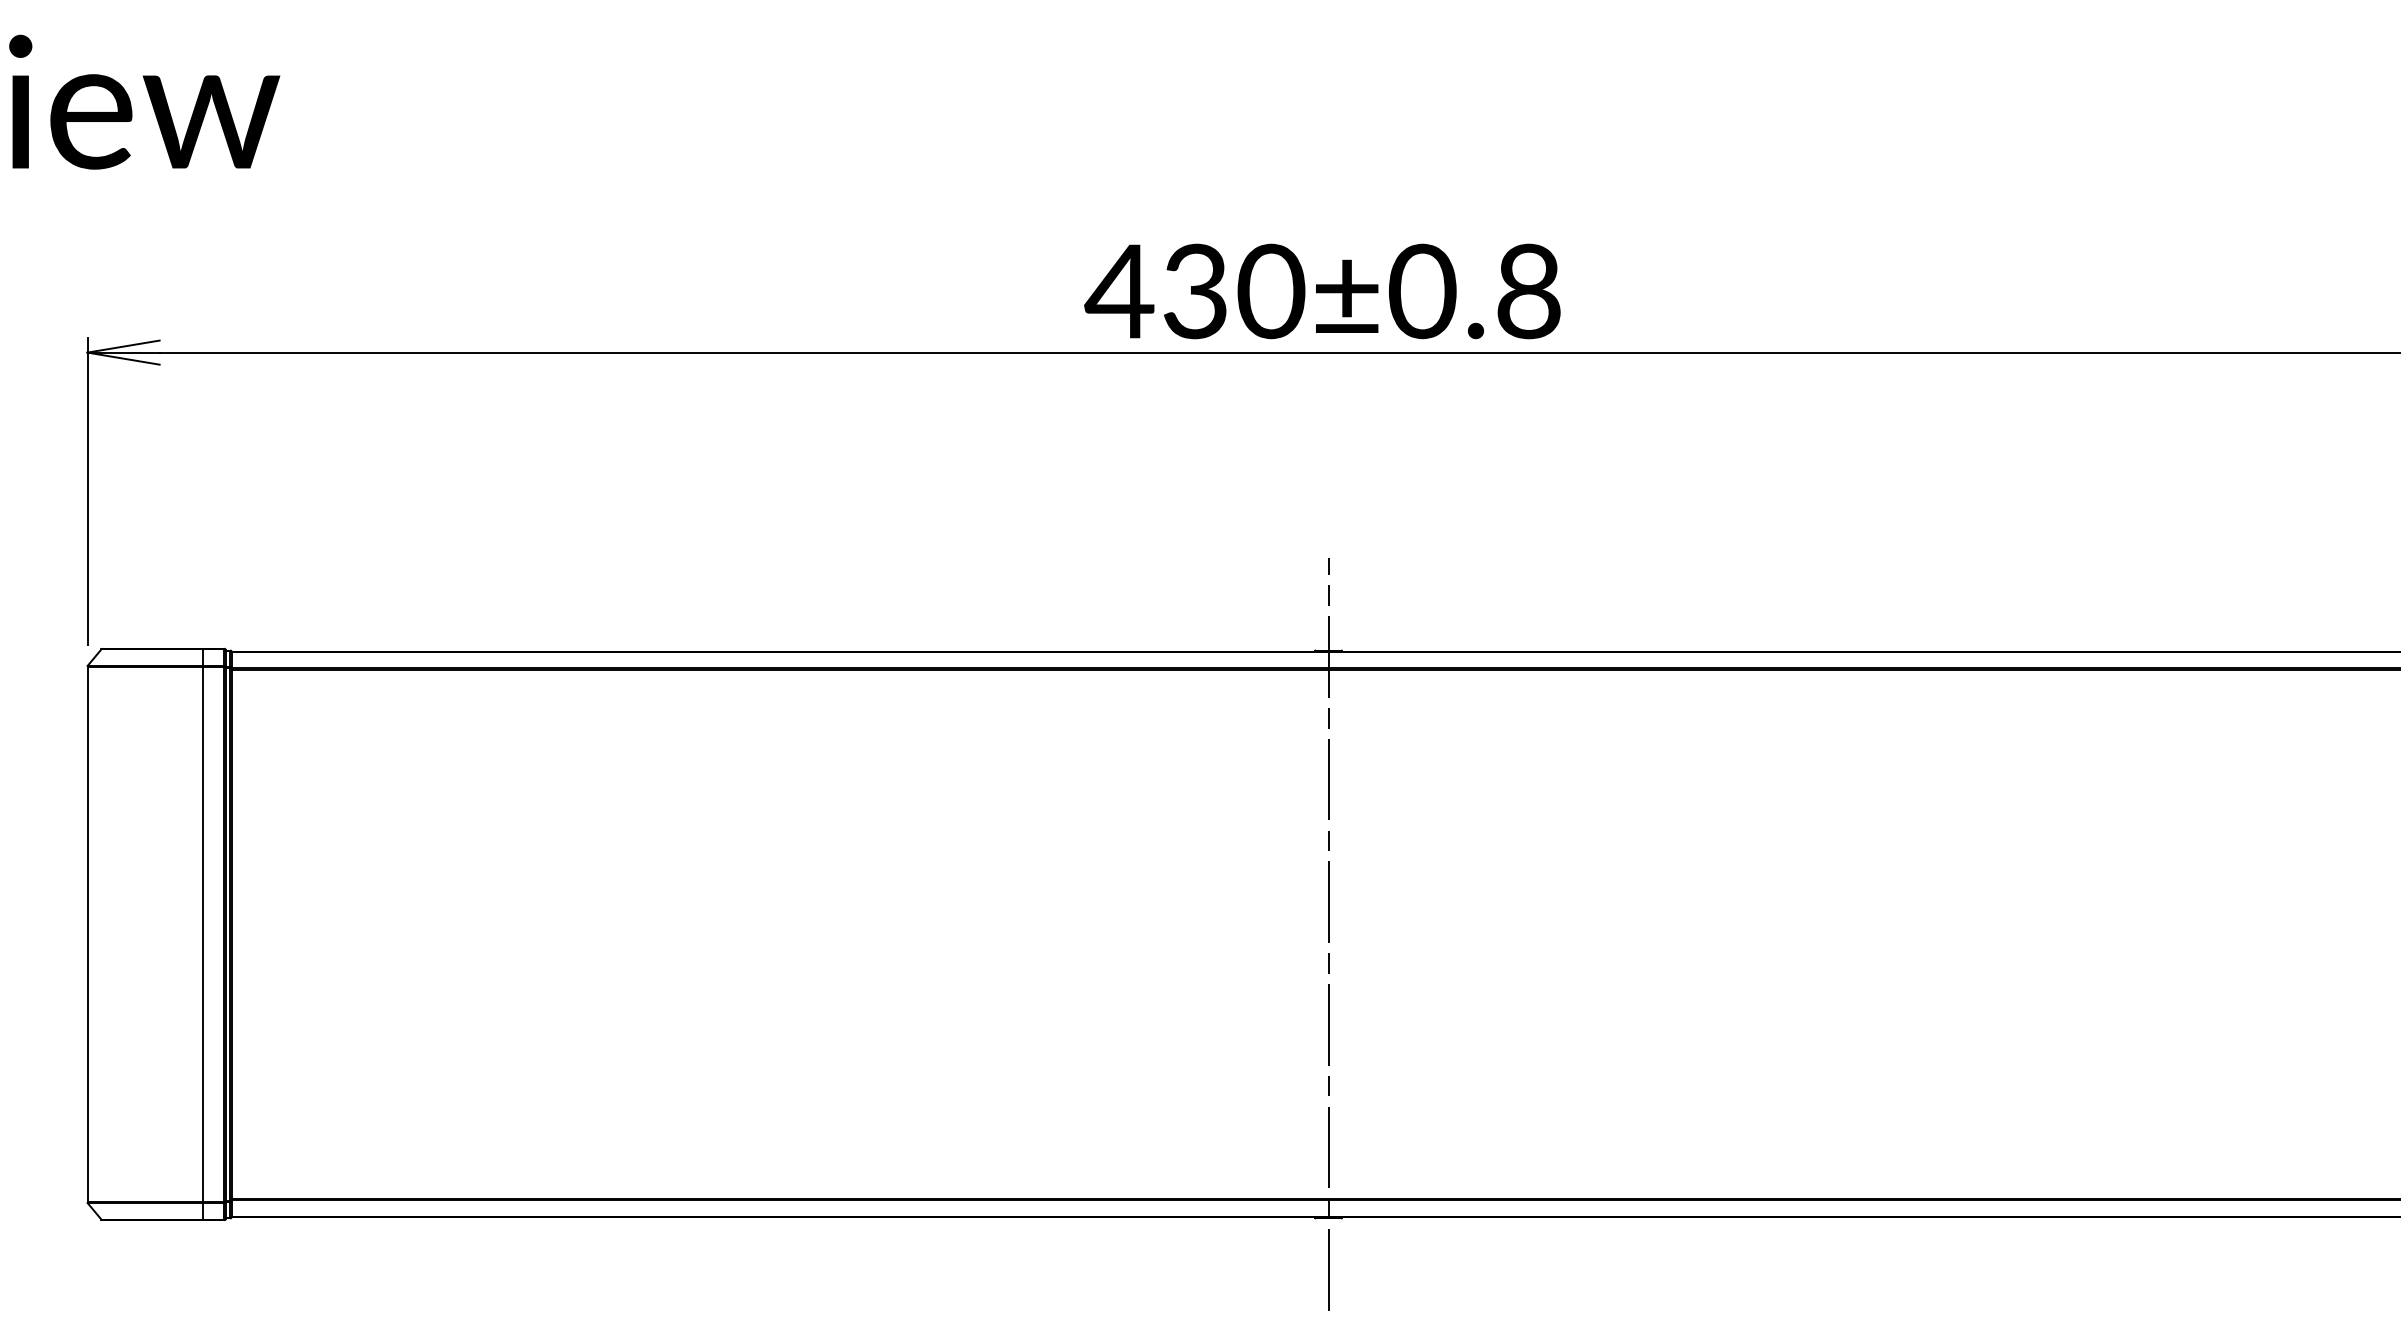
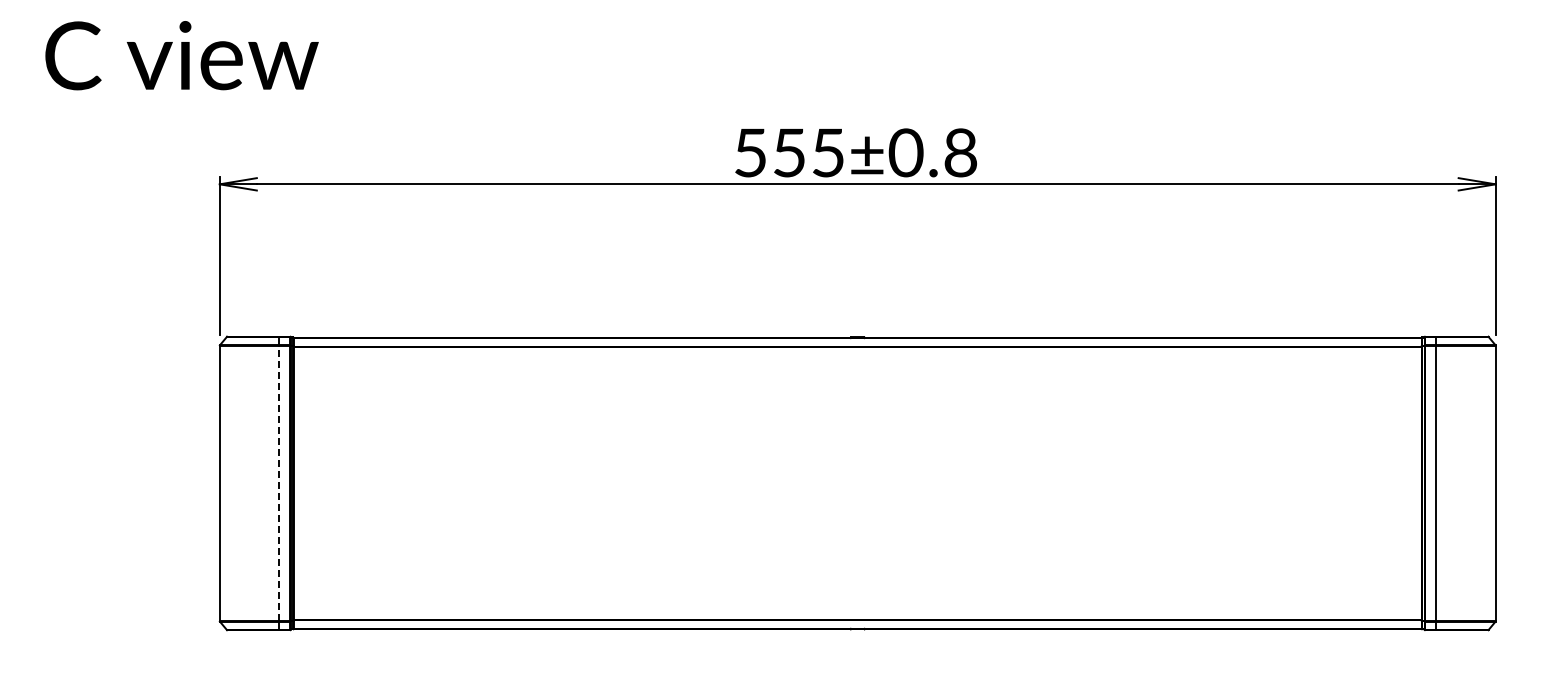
text: (1193, 290) -> (788, 152), 430±0.8 -> 555±0.8
line: (203, 934) -> (279, 483), solid -> dashed
line: (1327, 934) -> (857, 483), removed

